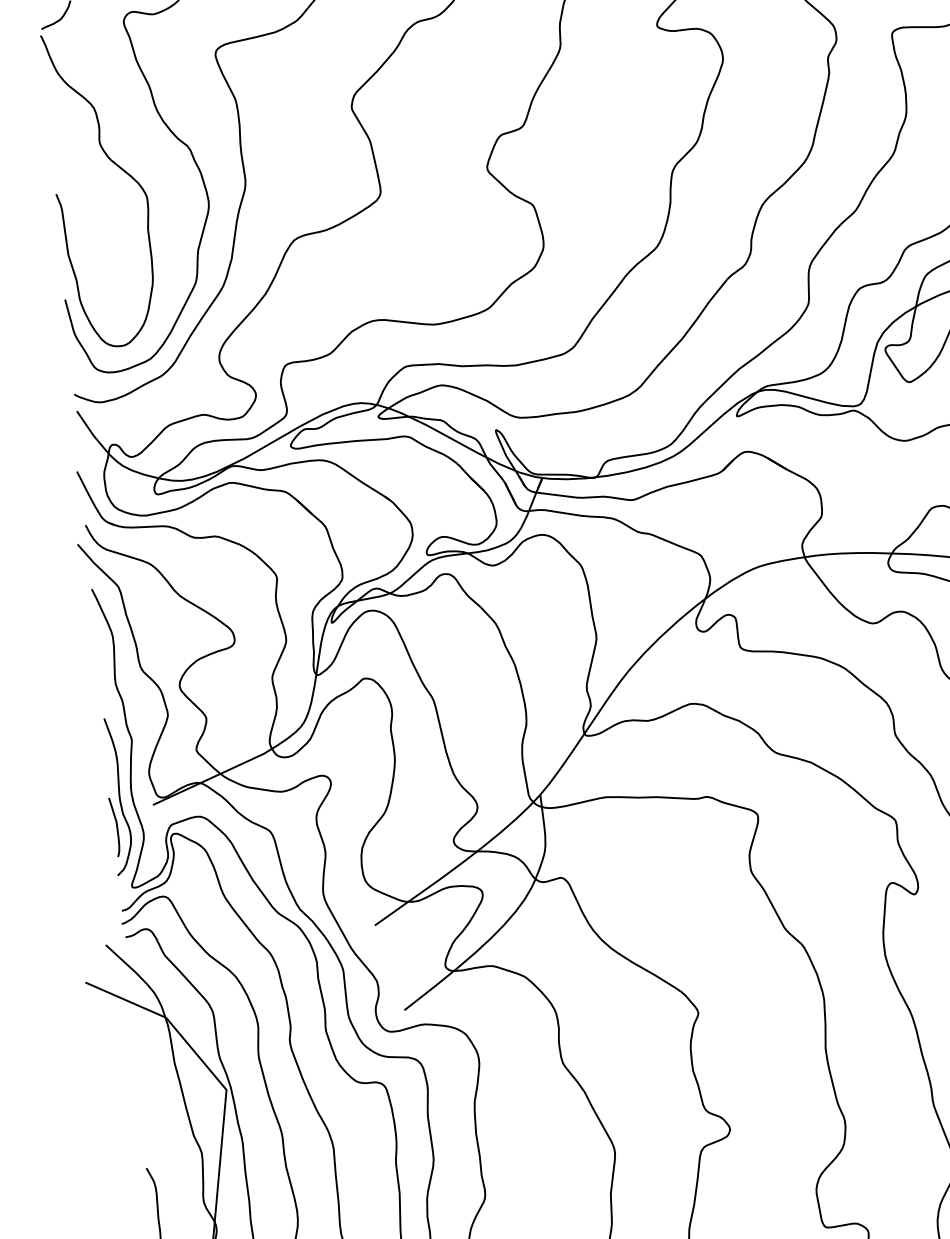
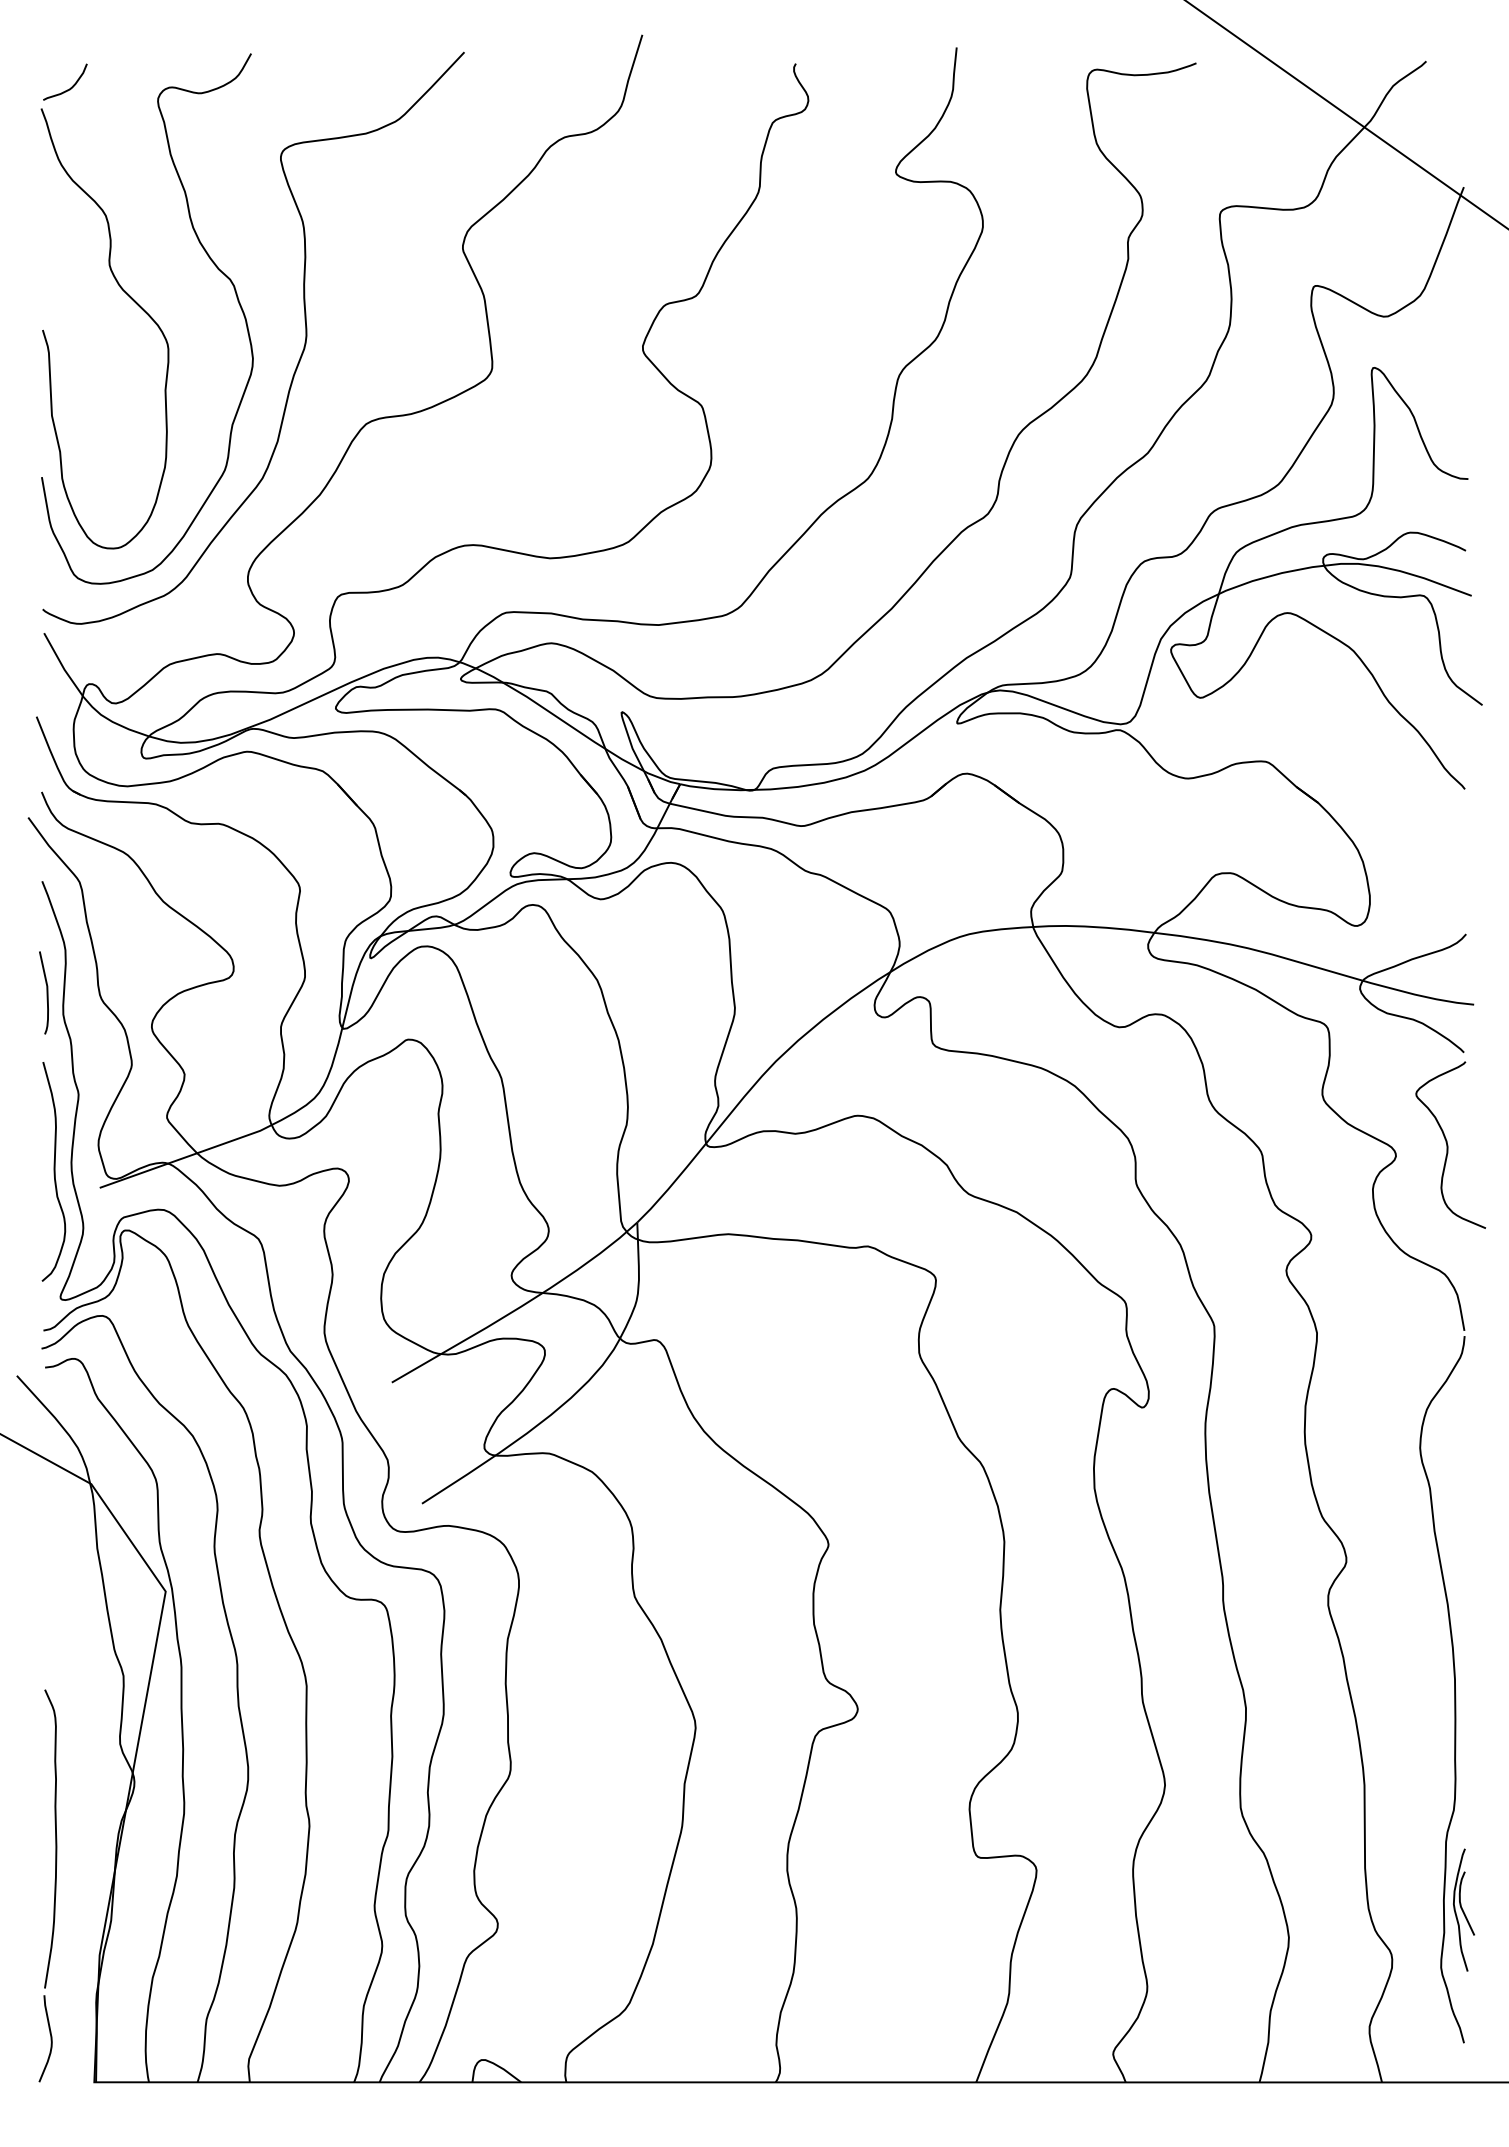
curve: (116, 826) -> (46, 992), moved

